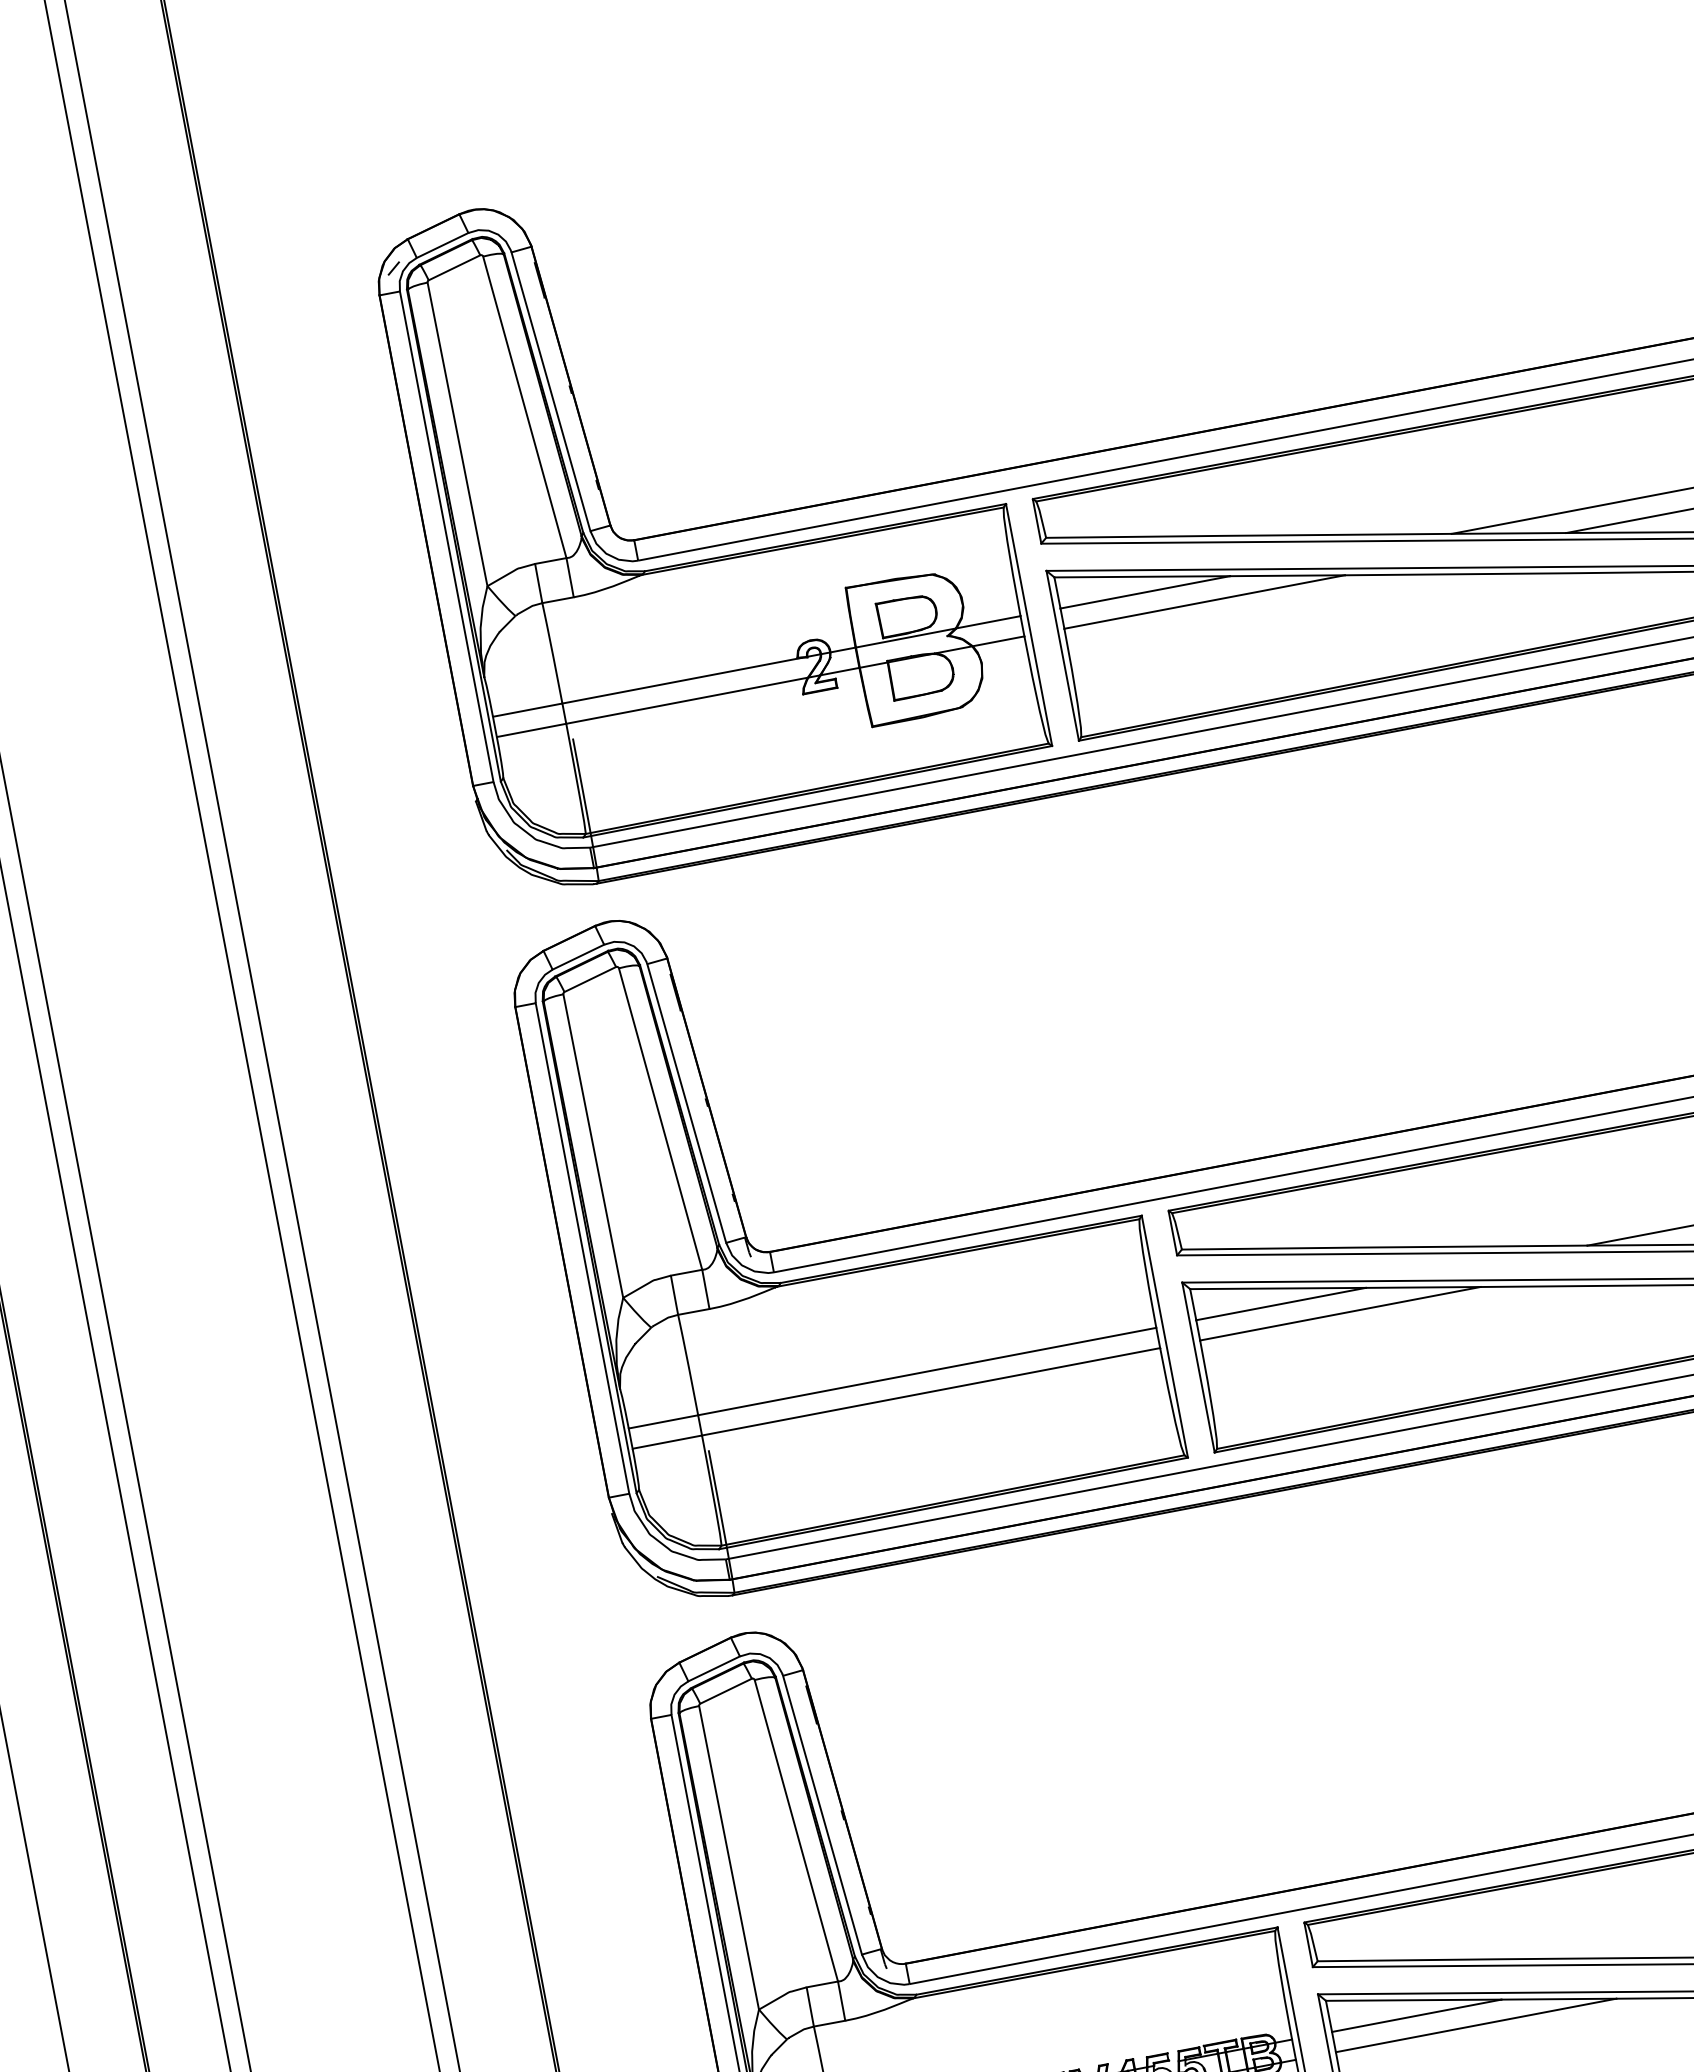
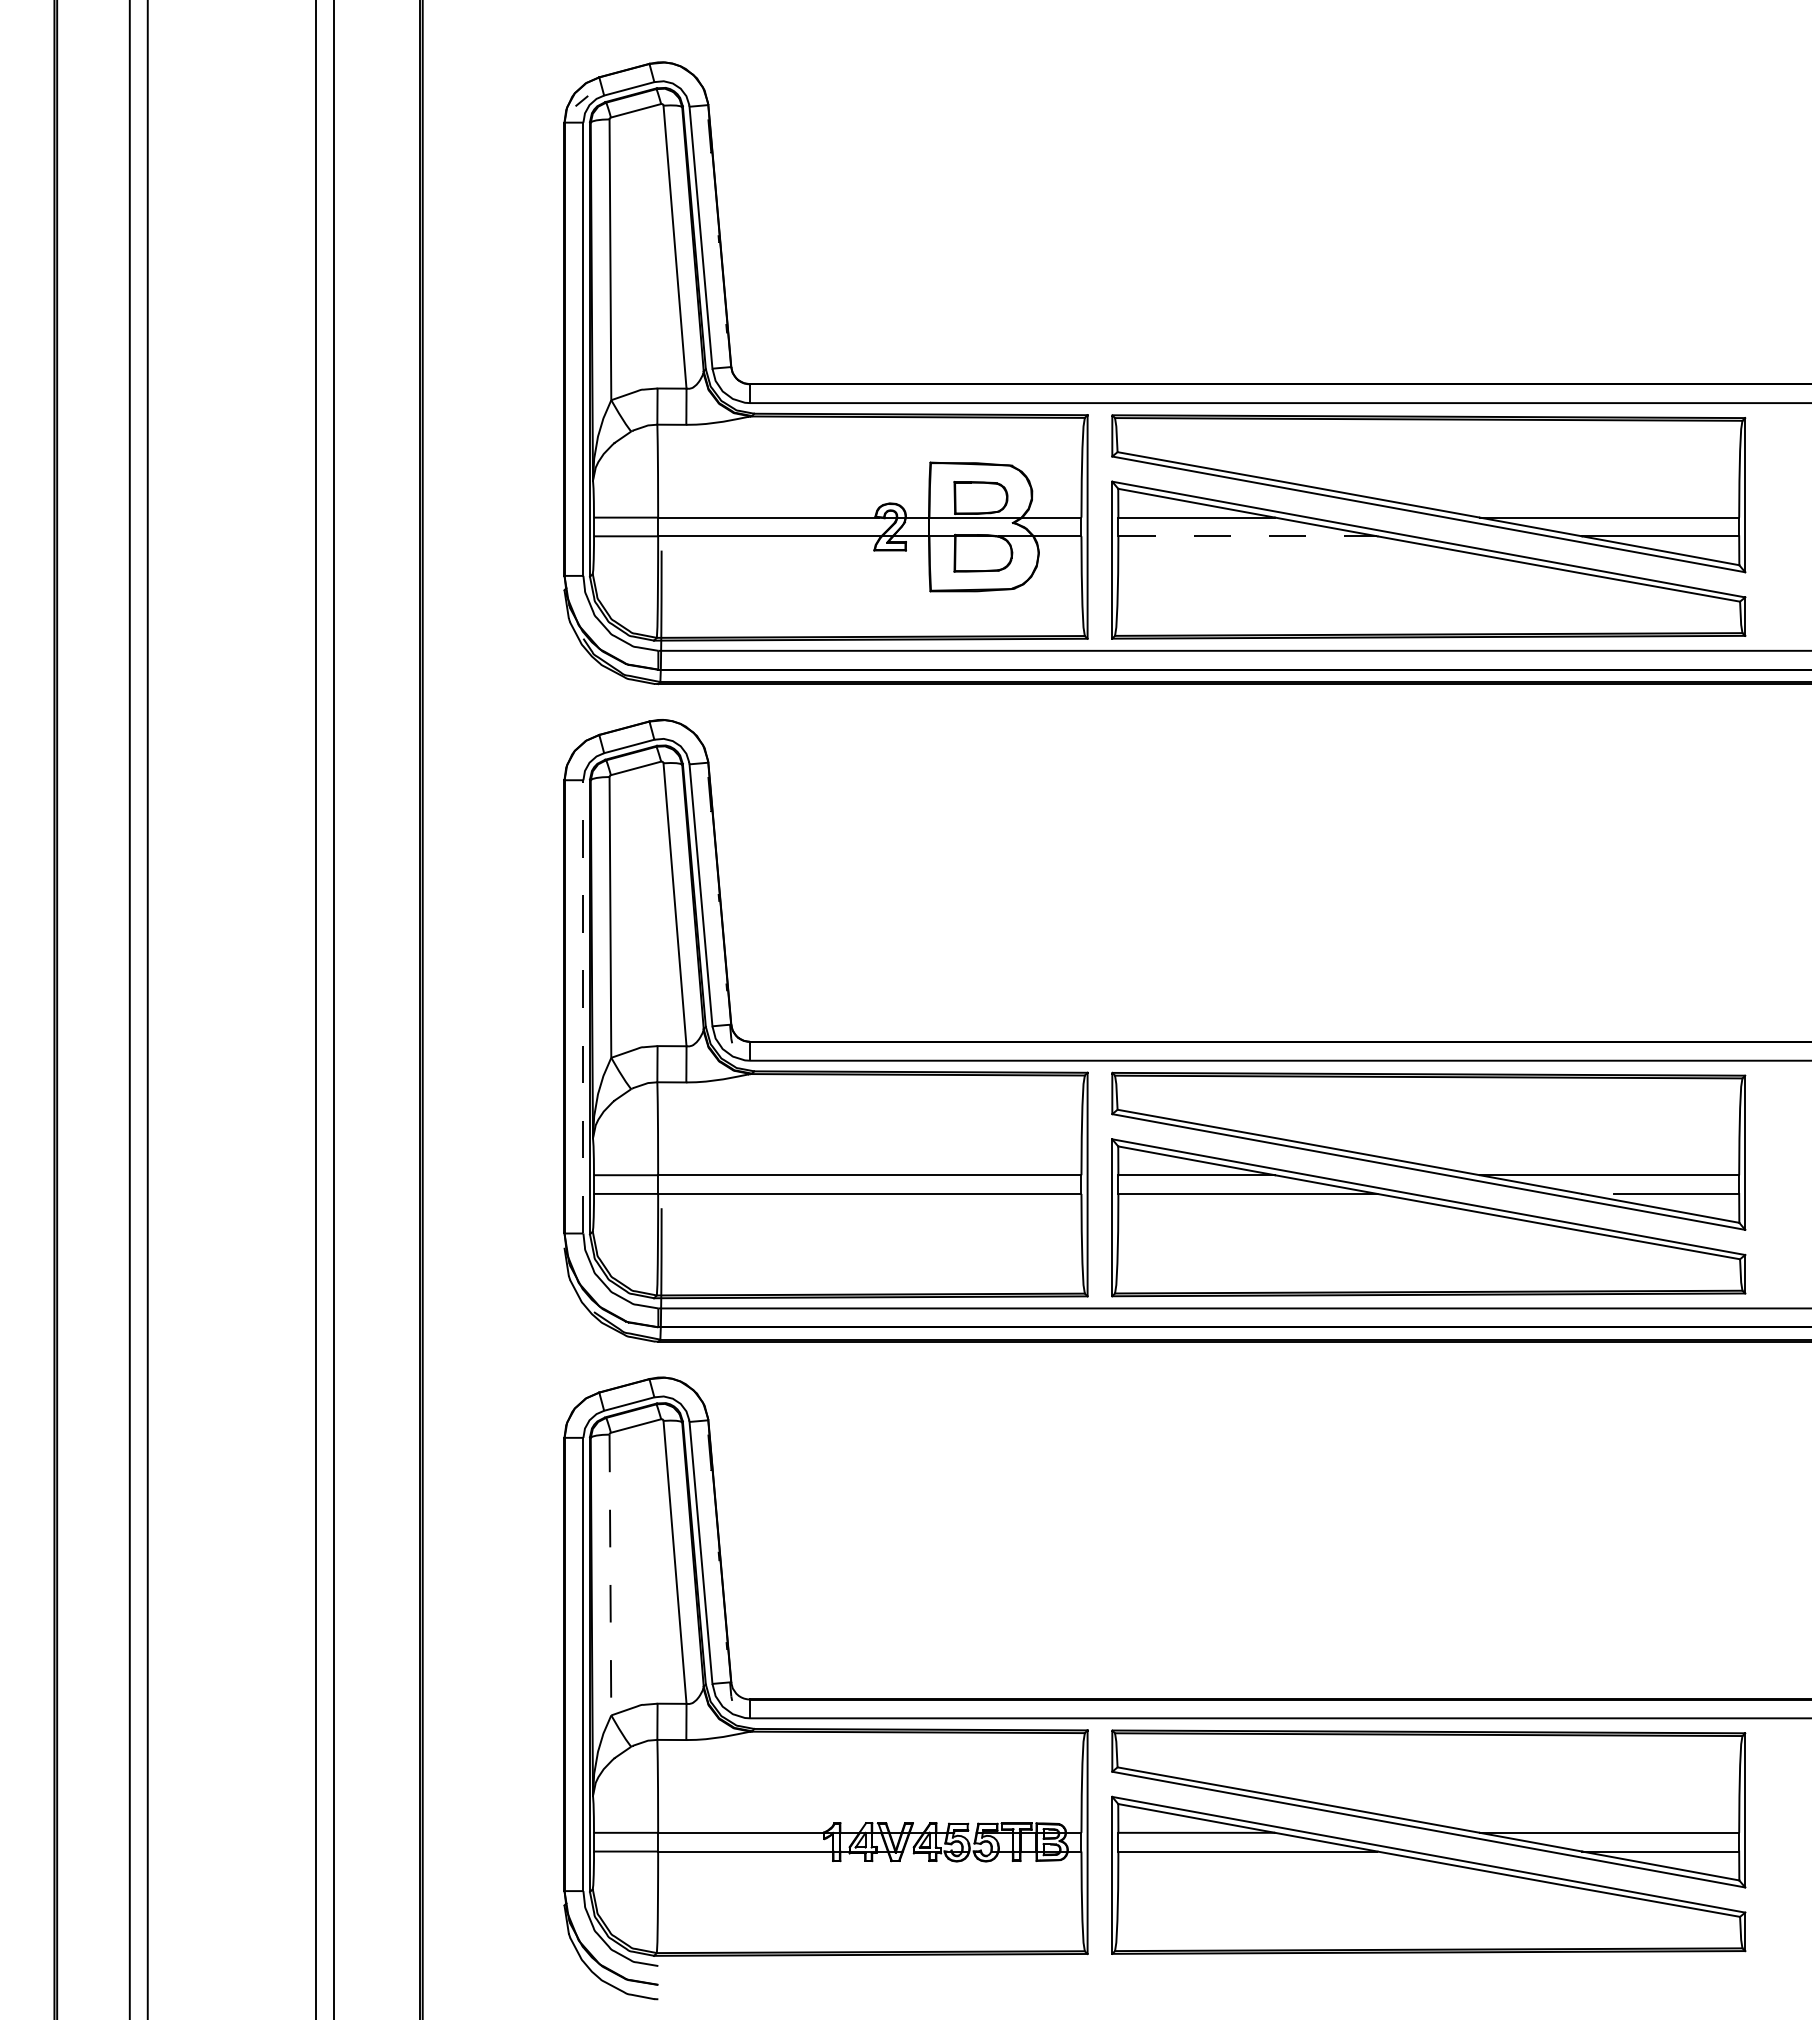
line: (1204, 602) -> (1247, 536), solid -> dashed
line: (582, 1248) -> (583, 1006), solid -> dashed
line: (729, 1858) -> (610, 1575), solid -> dashed

